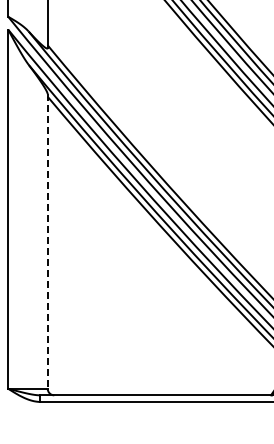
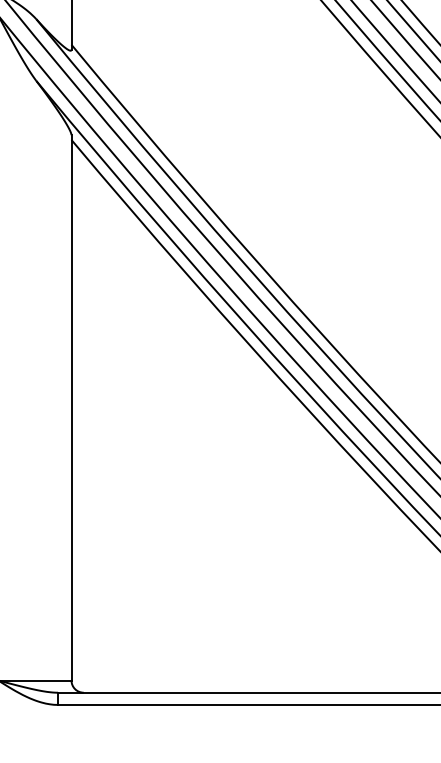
line: (47, 241) -> (71, 407), dashed -> solid

